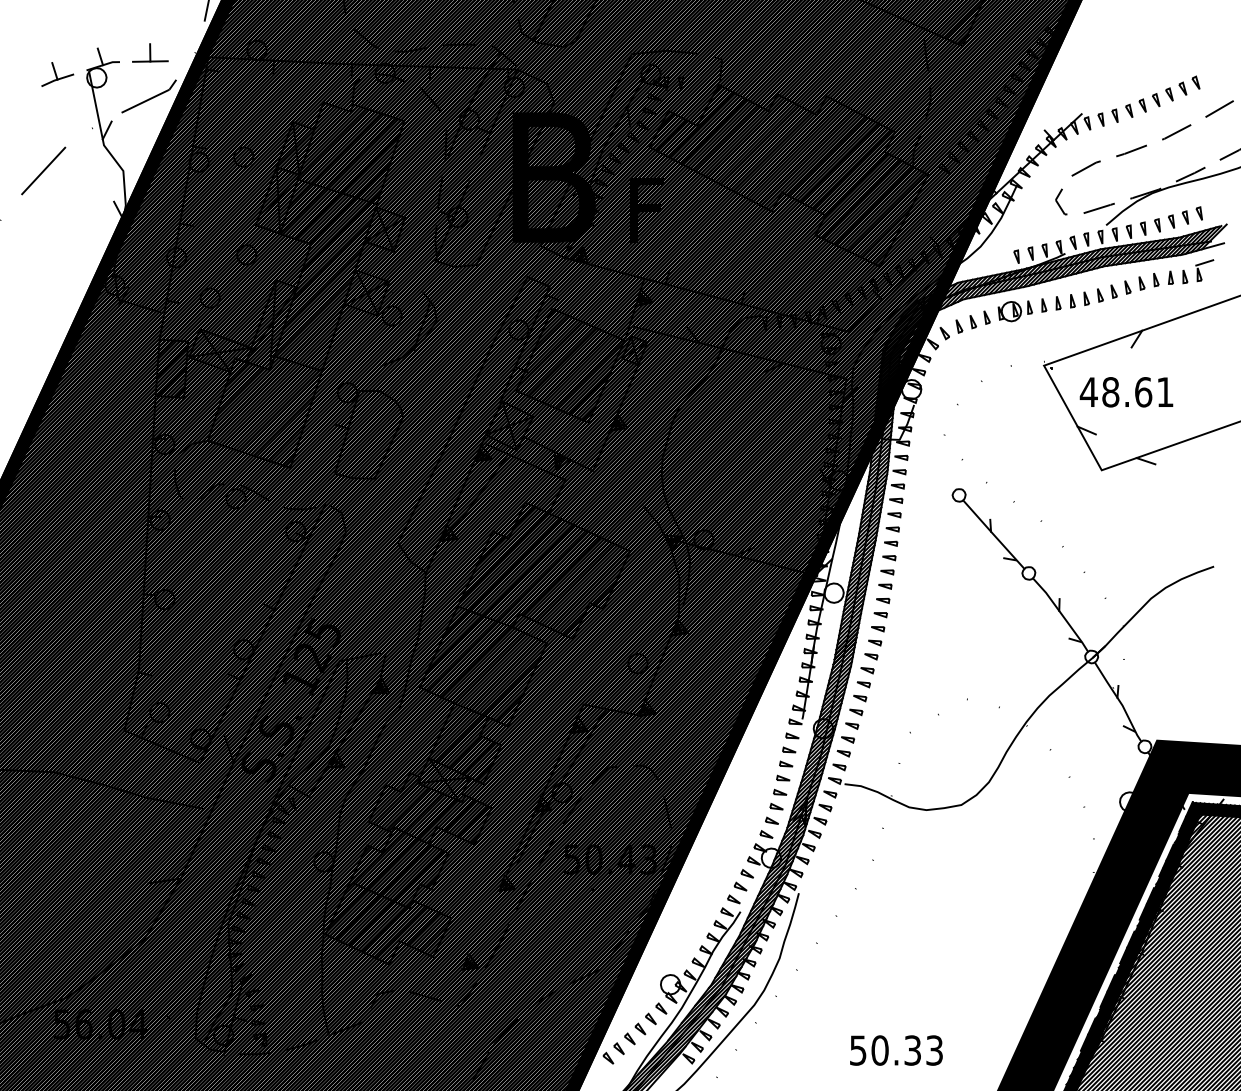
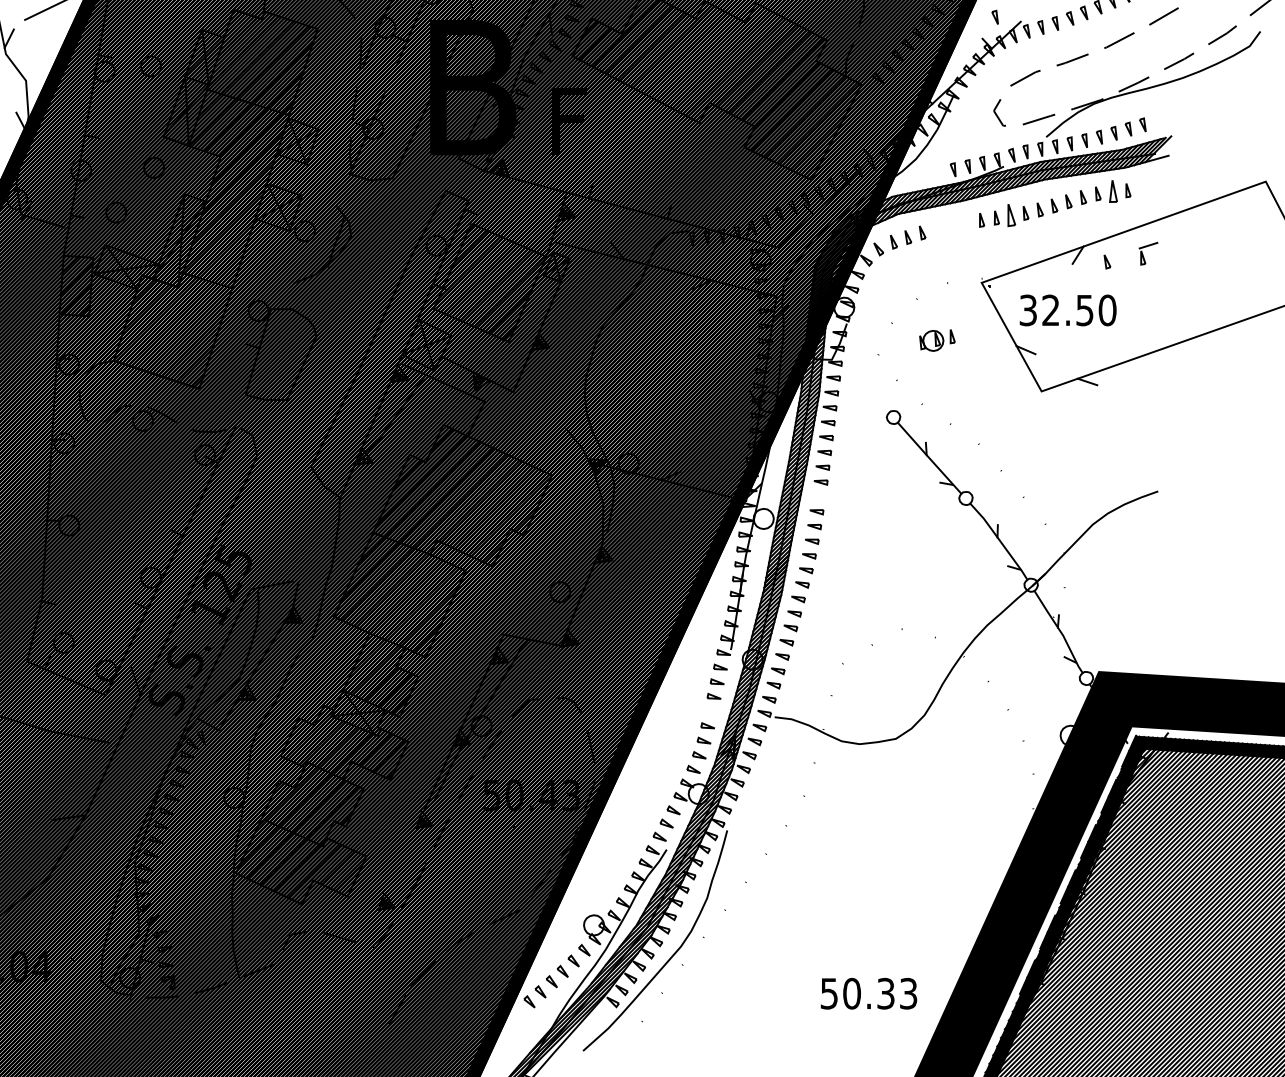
part: (1056, 109) -> (994, 16), added
part: (1204, 270) -> (1148, 253), moved
part: (1170, 277) -> (1112, 191), size x1.6
part: (1072, 301) -> (1011, 216), size x1.6
part: (1014, 311) -> (936, 340), moved
part: (1164, 345) -> (1106, 261), added
text: (1126, 392) -> (1067, 310), 48.61 -> 32.50
part: (887, 572) -> (819, 497), removed
part: (783, 777) -> (711, 710), removed
text: (896, 1050) -> (869, 993), moved

